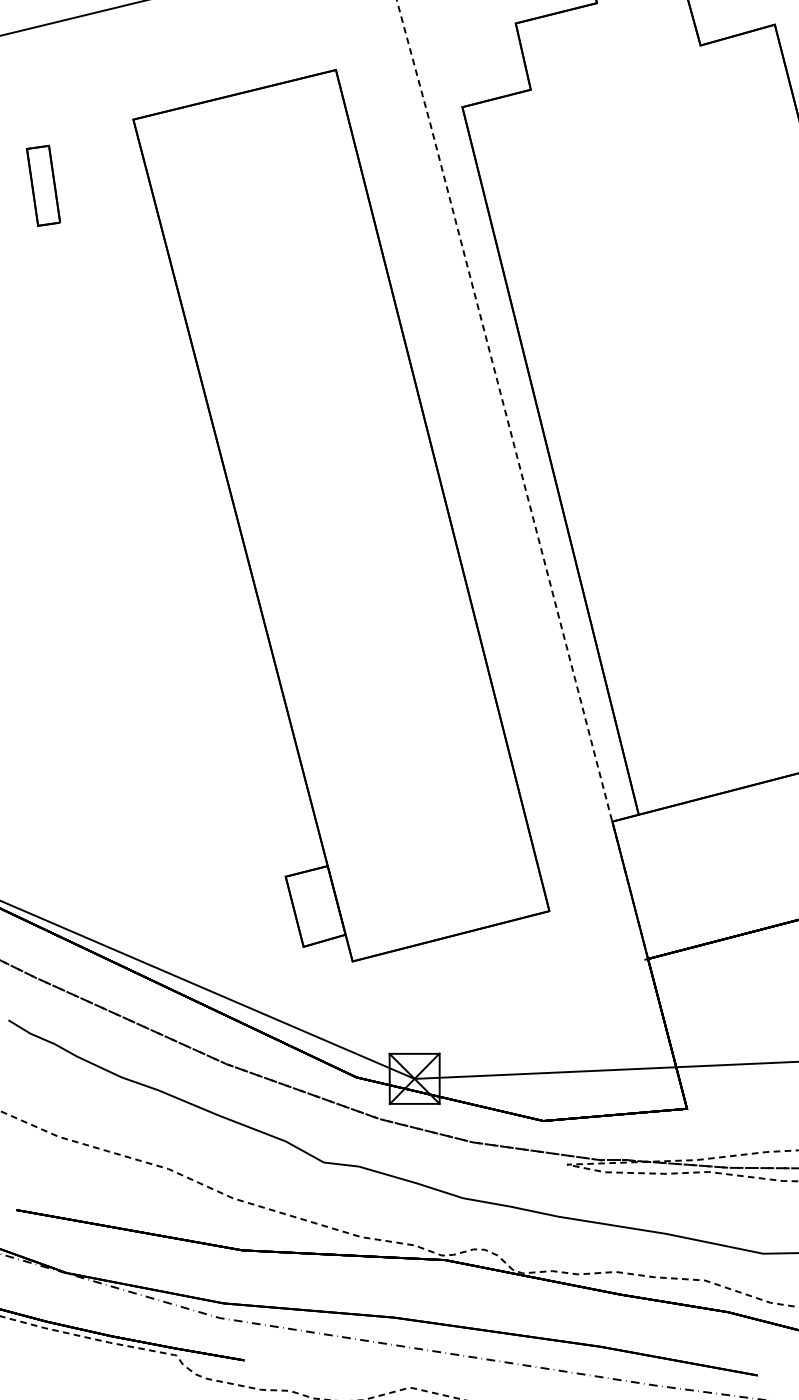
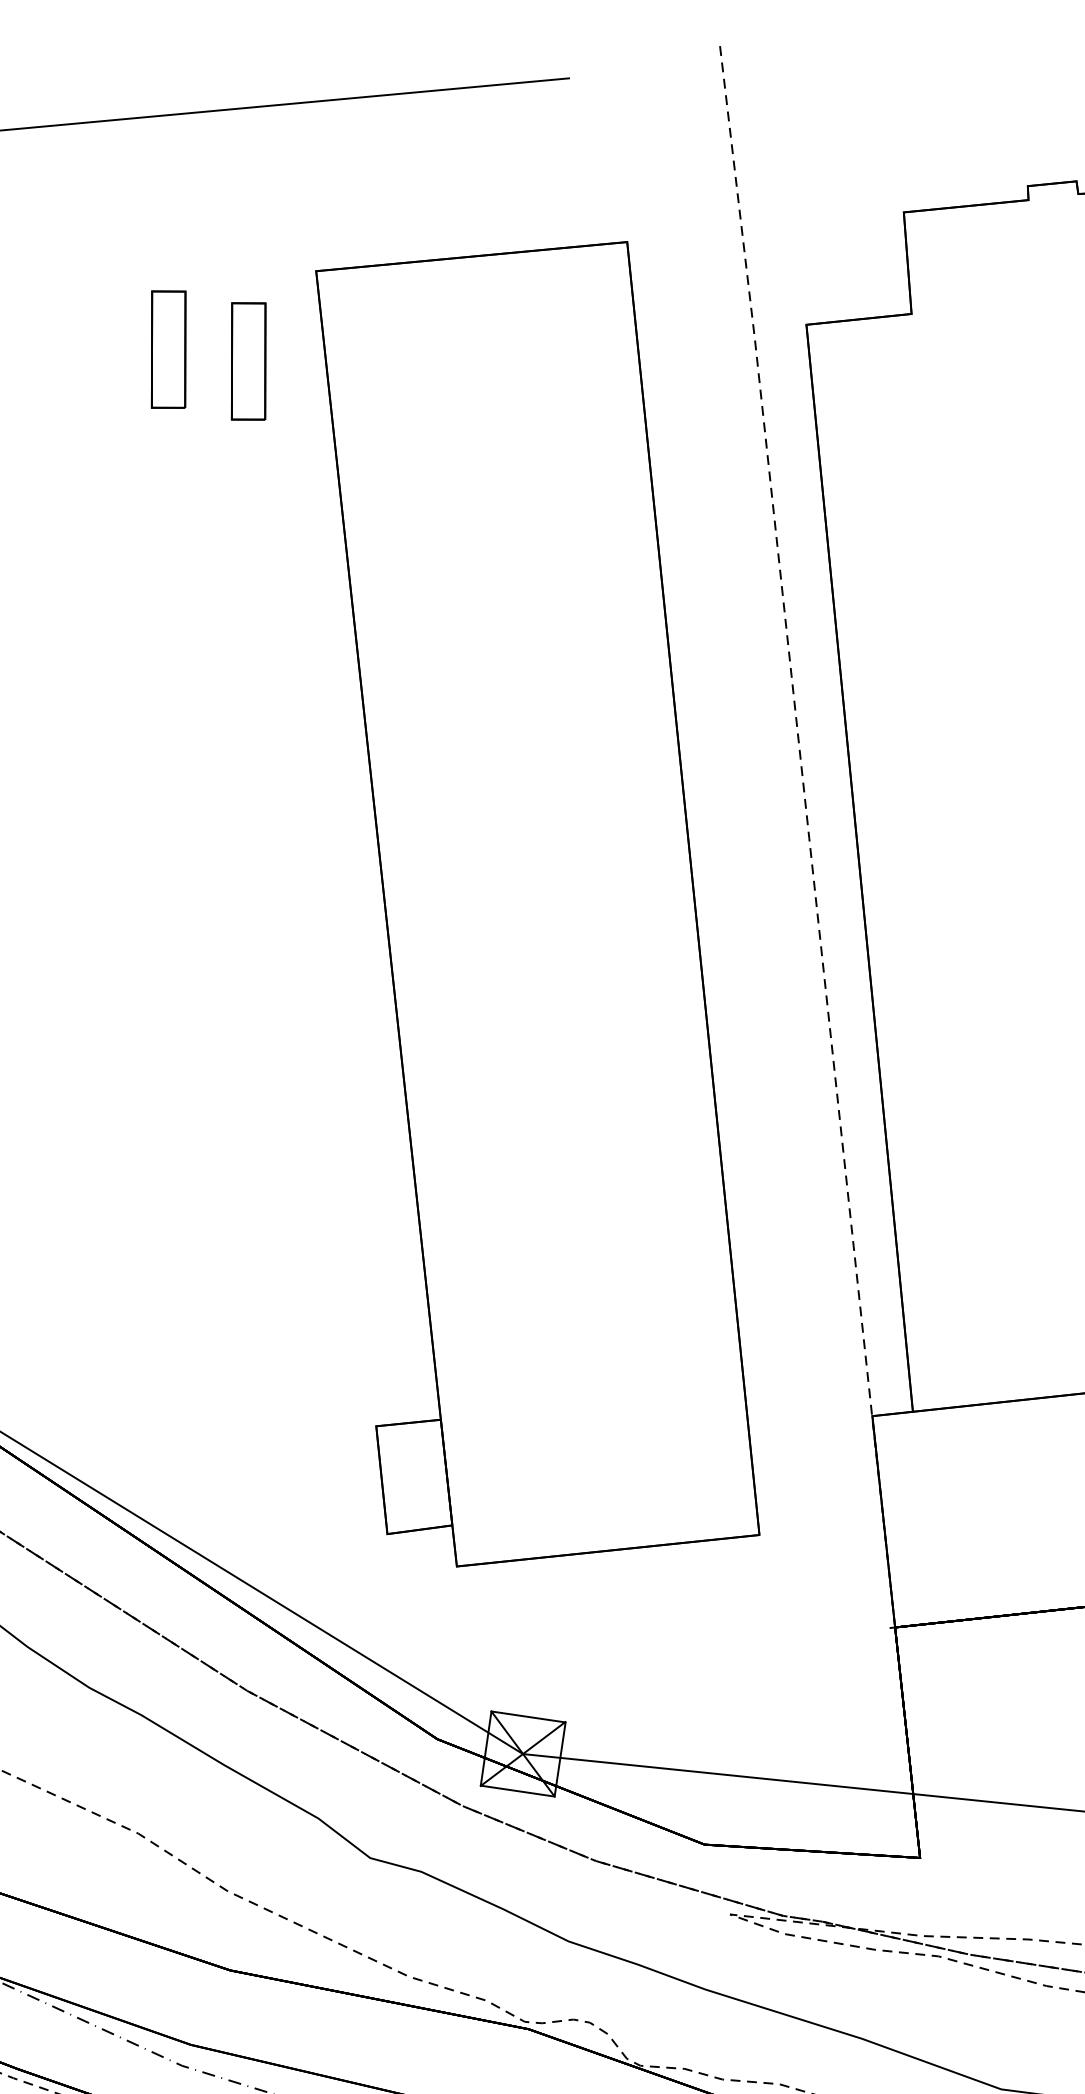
part: (97, 185) -> (248, 360), added

